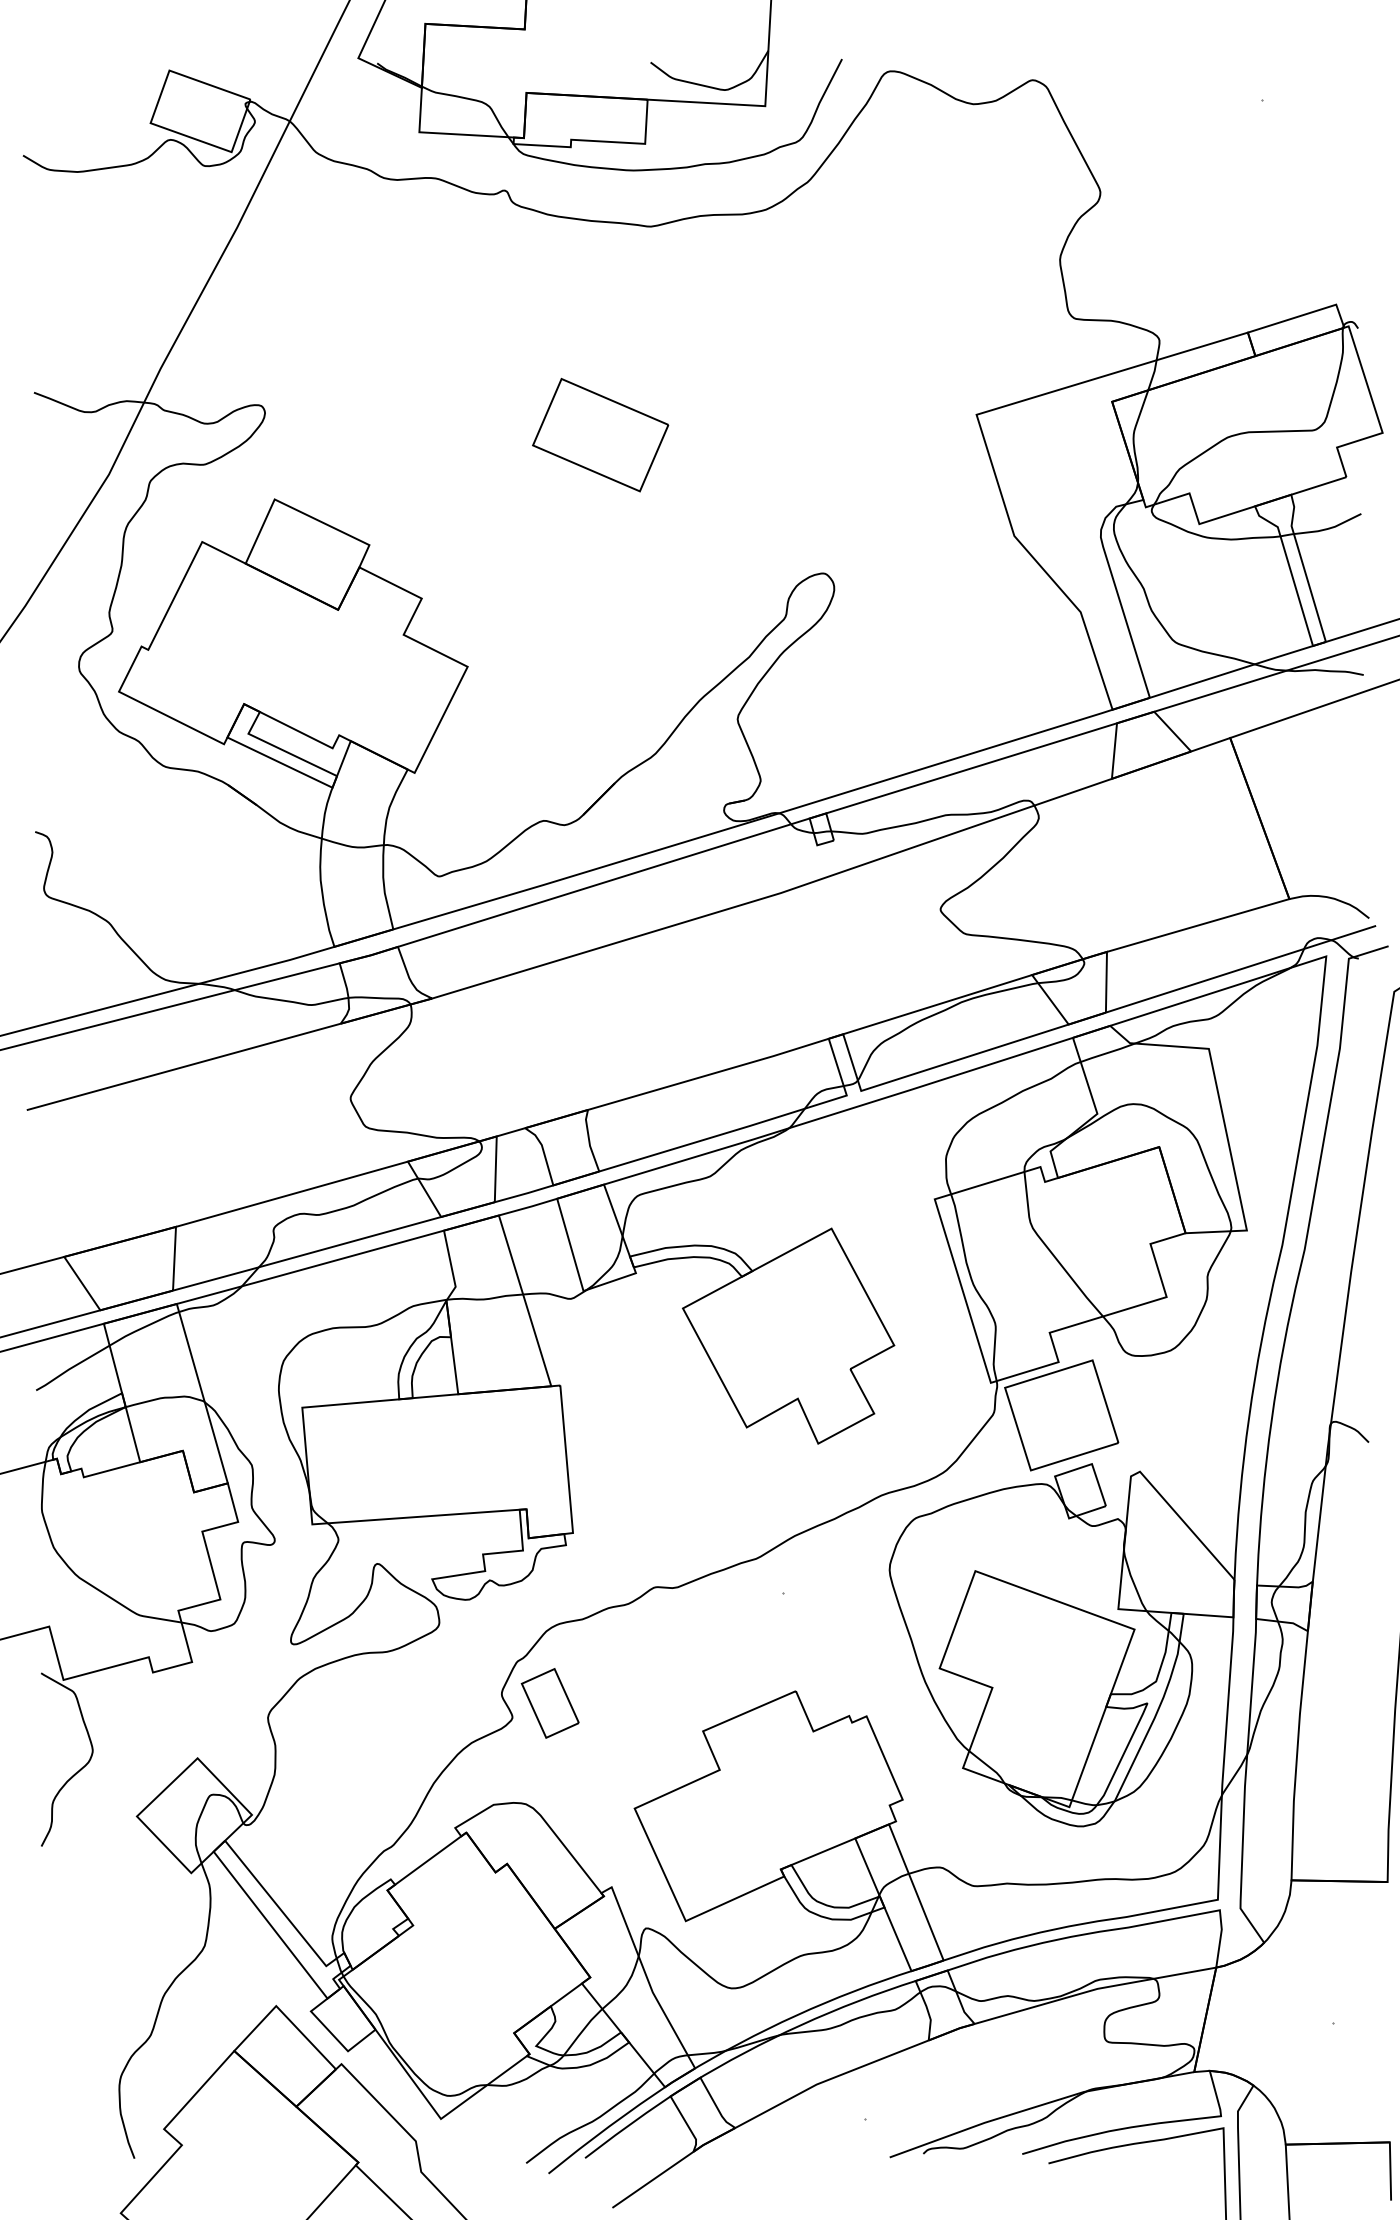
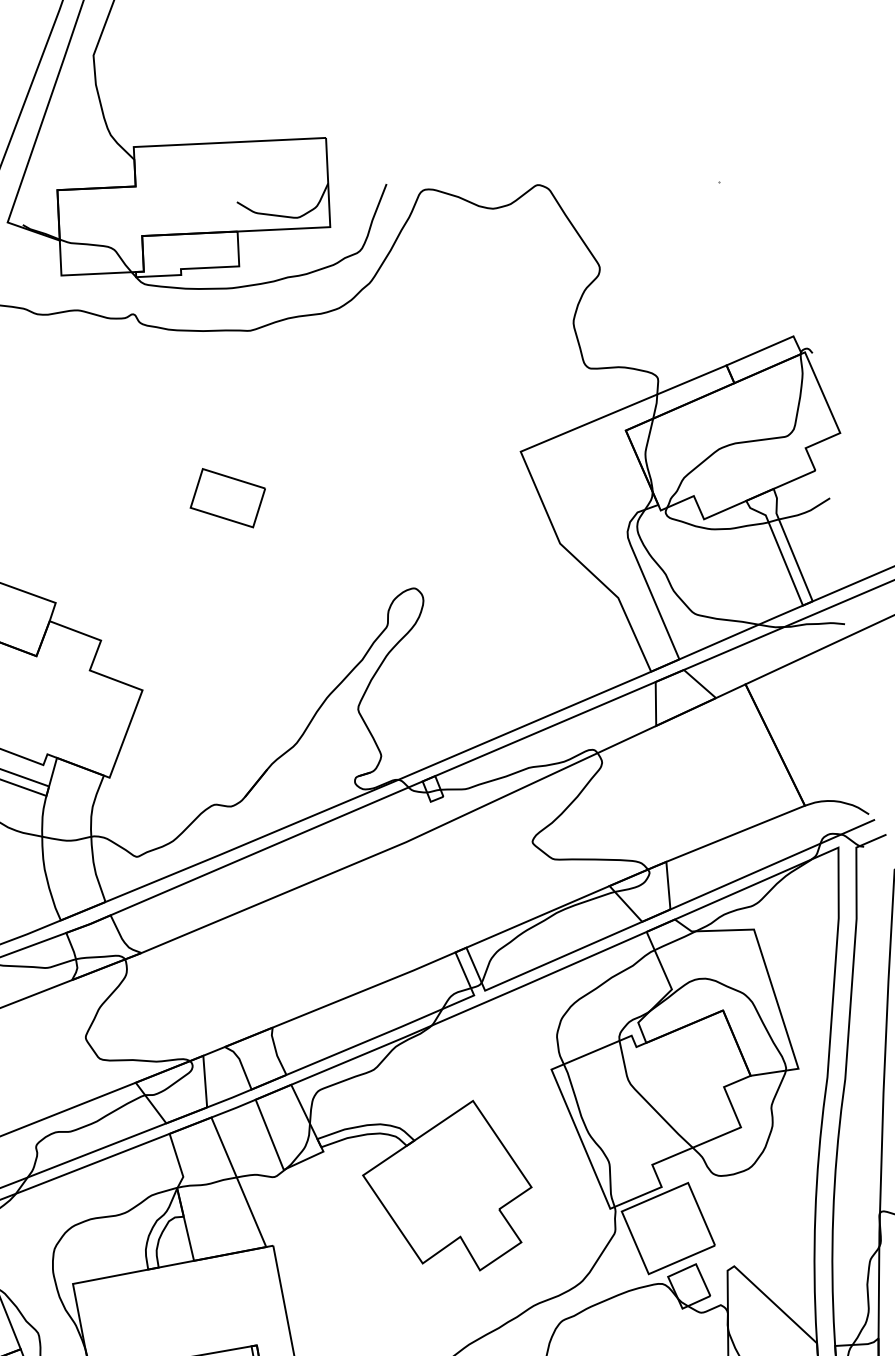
part: (600, 435) -> (227, 498), size x0.71

